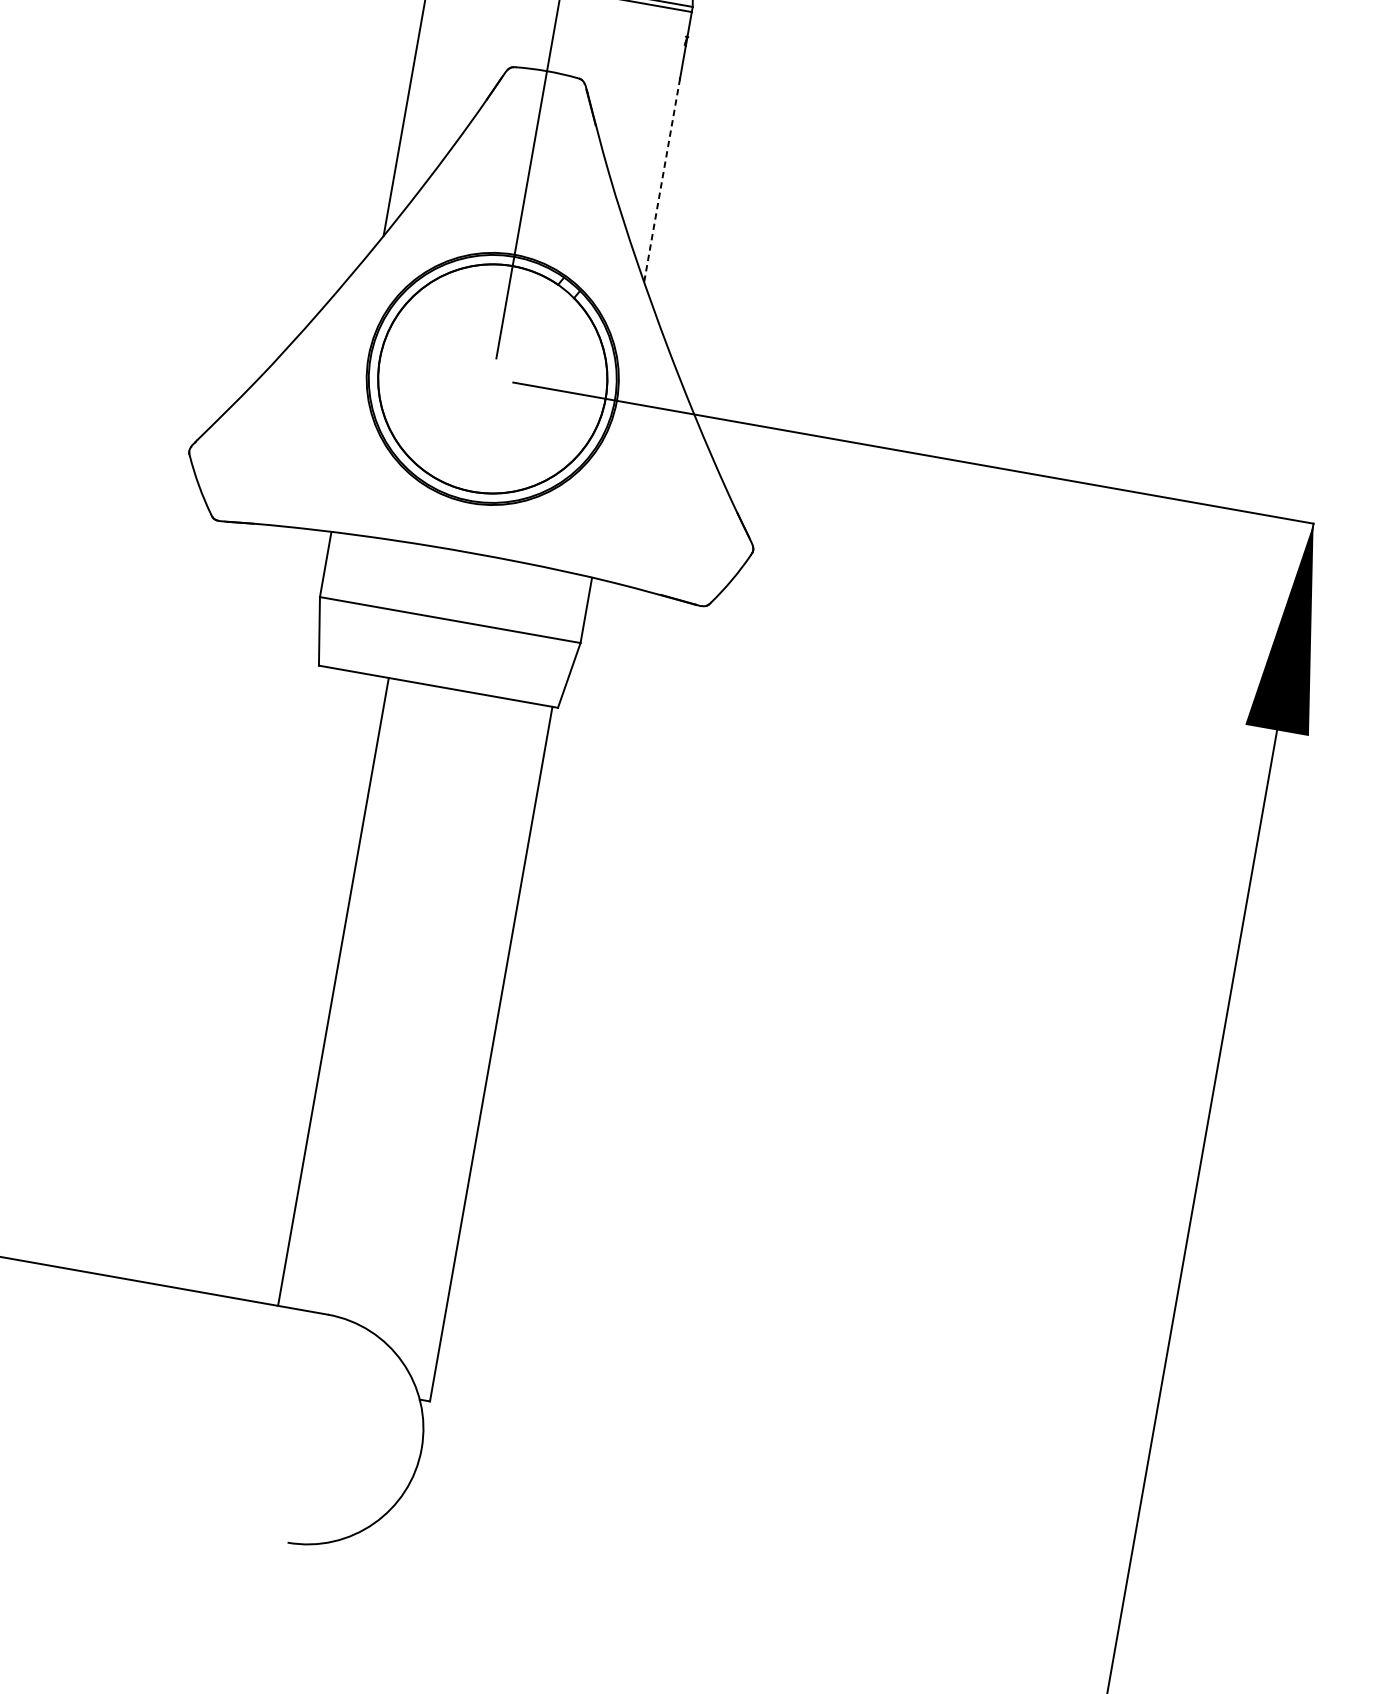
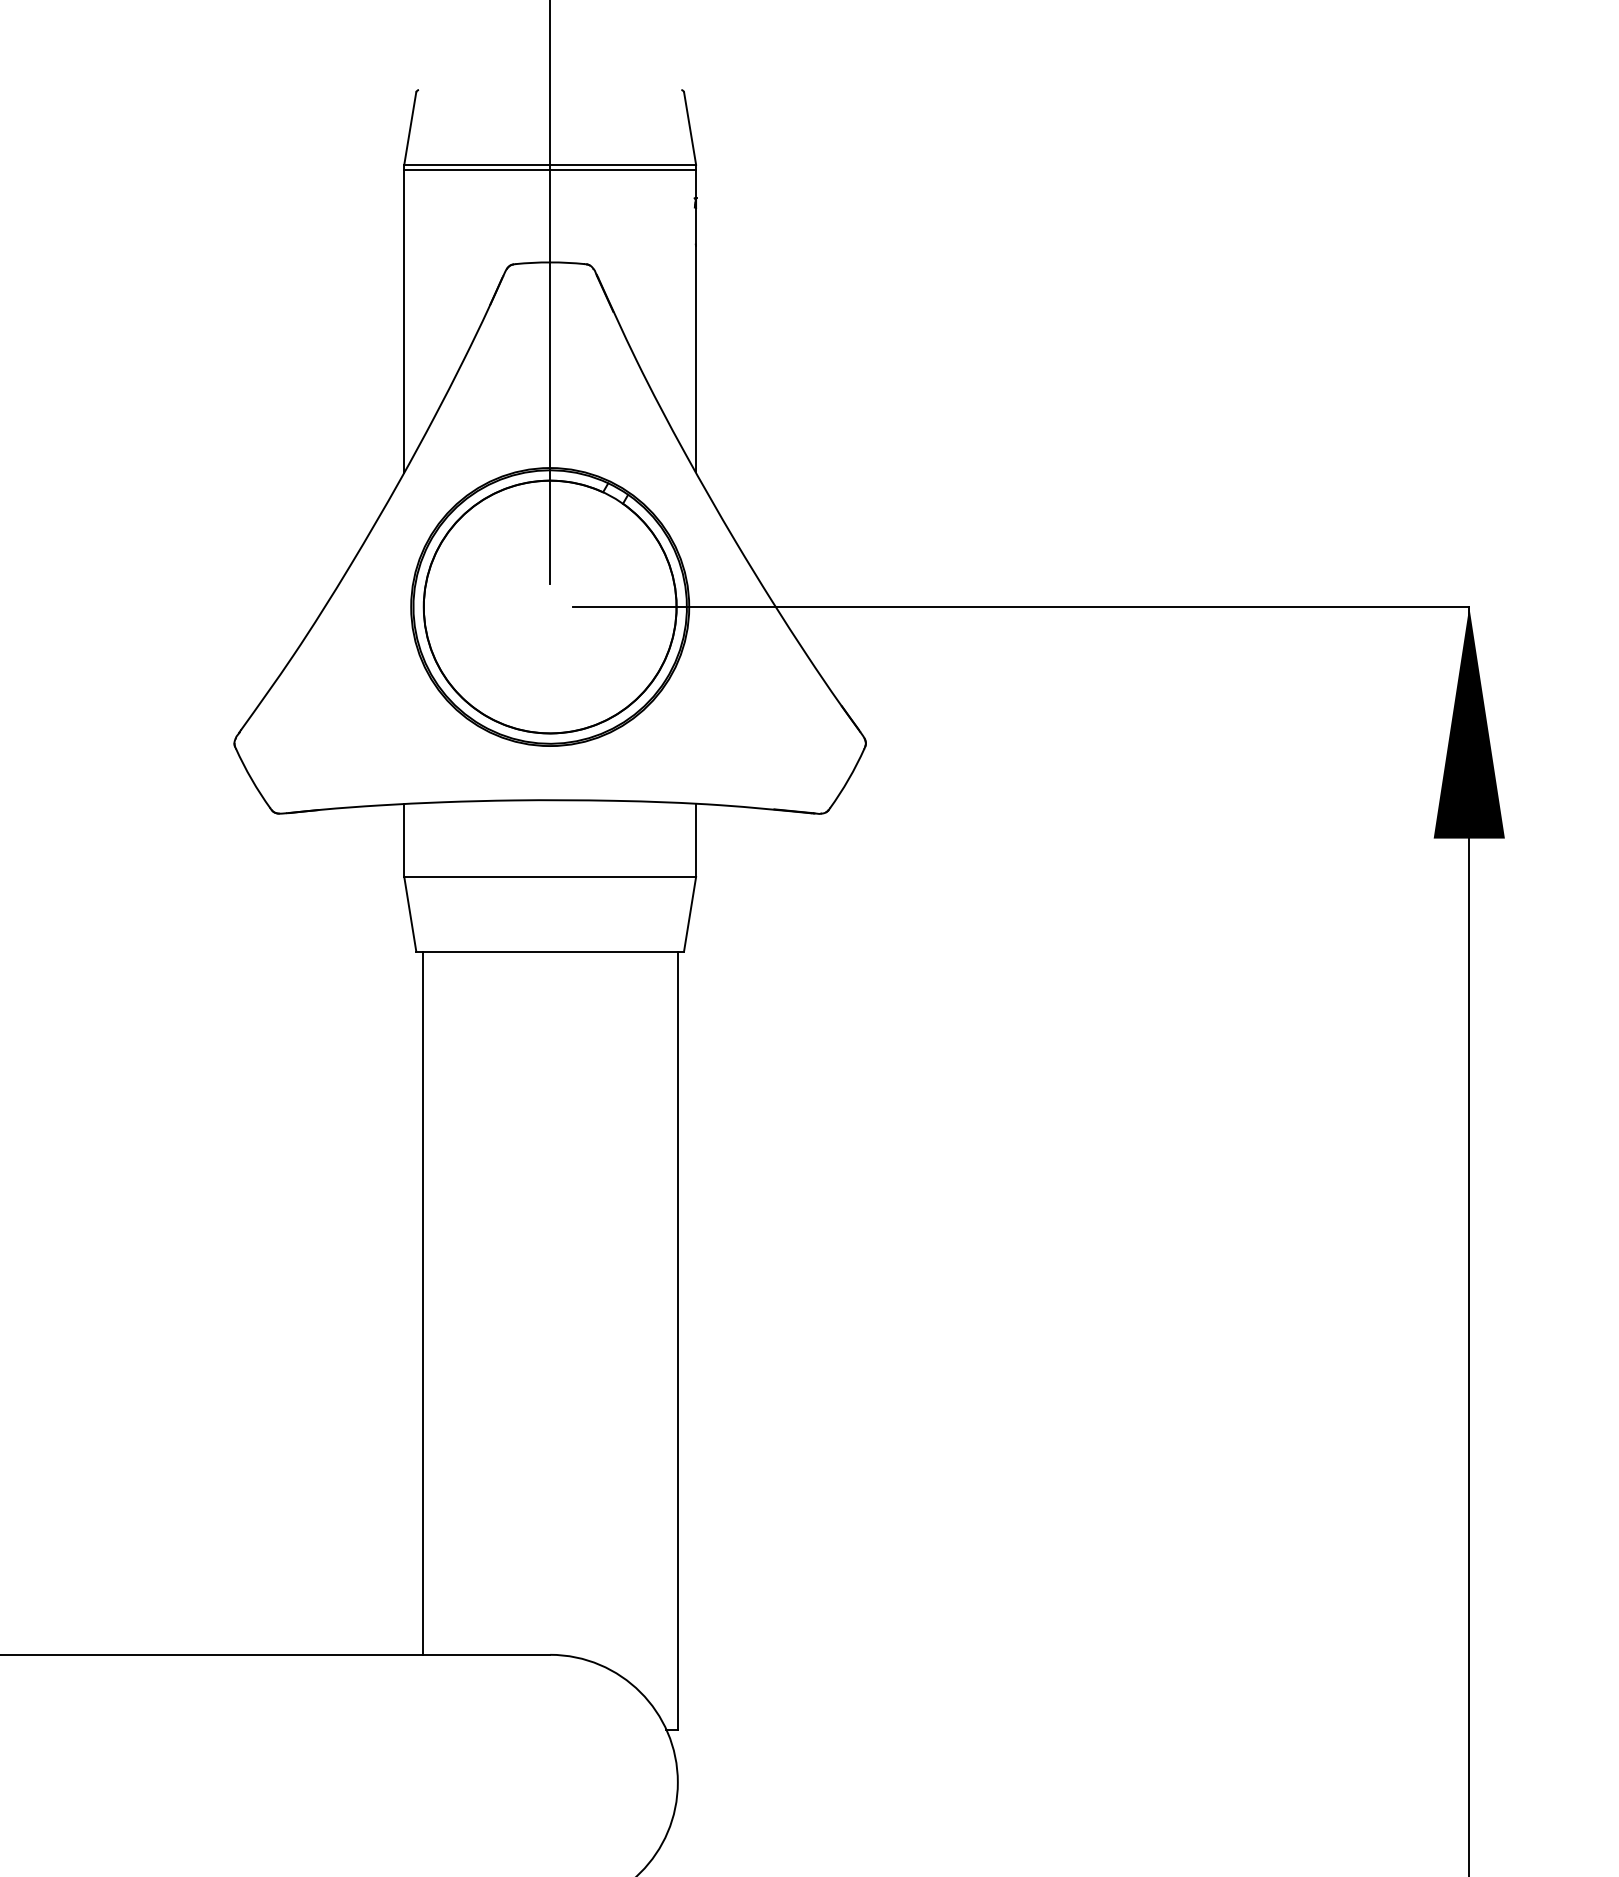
line: (662, 180) -> (696, 358), dashed -> solid
line: (333, 991) -> (422, 1302), moved

